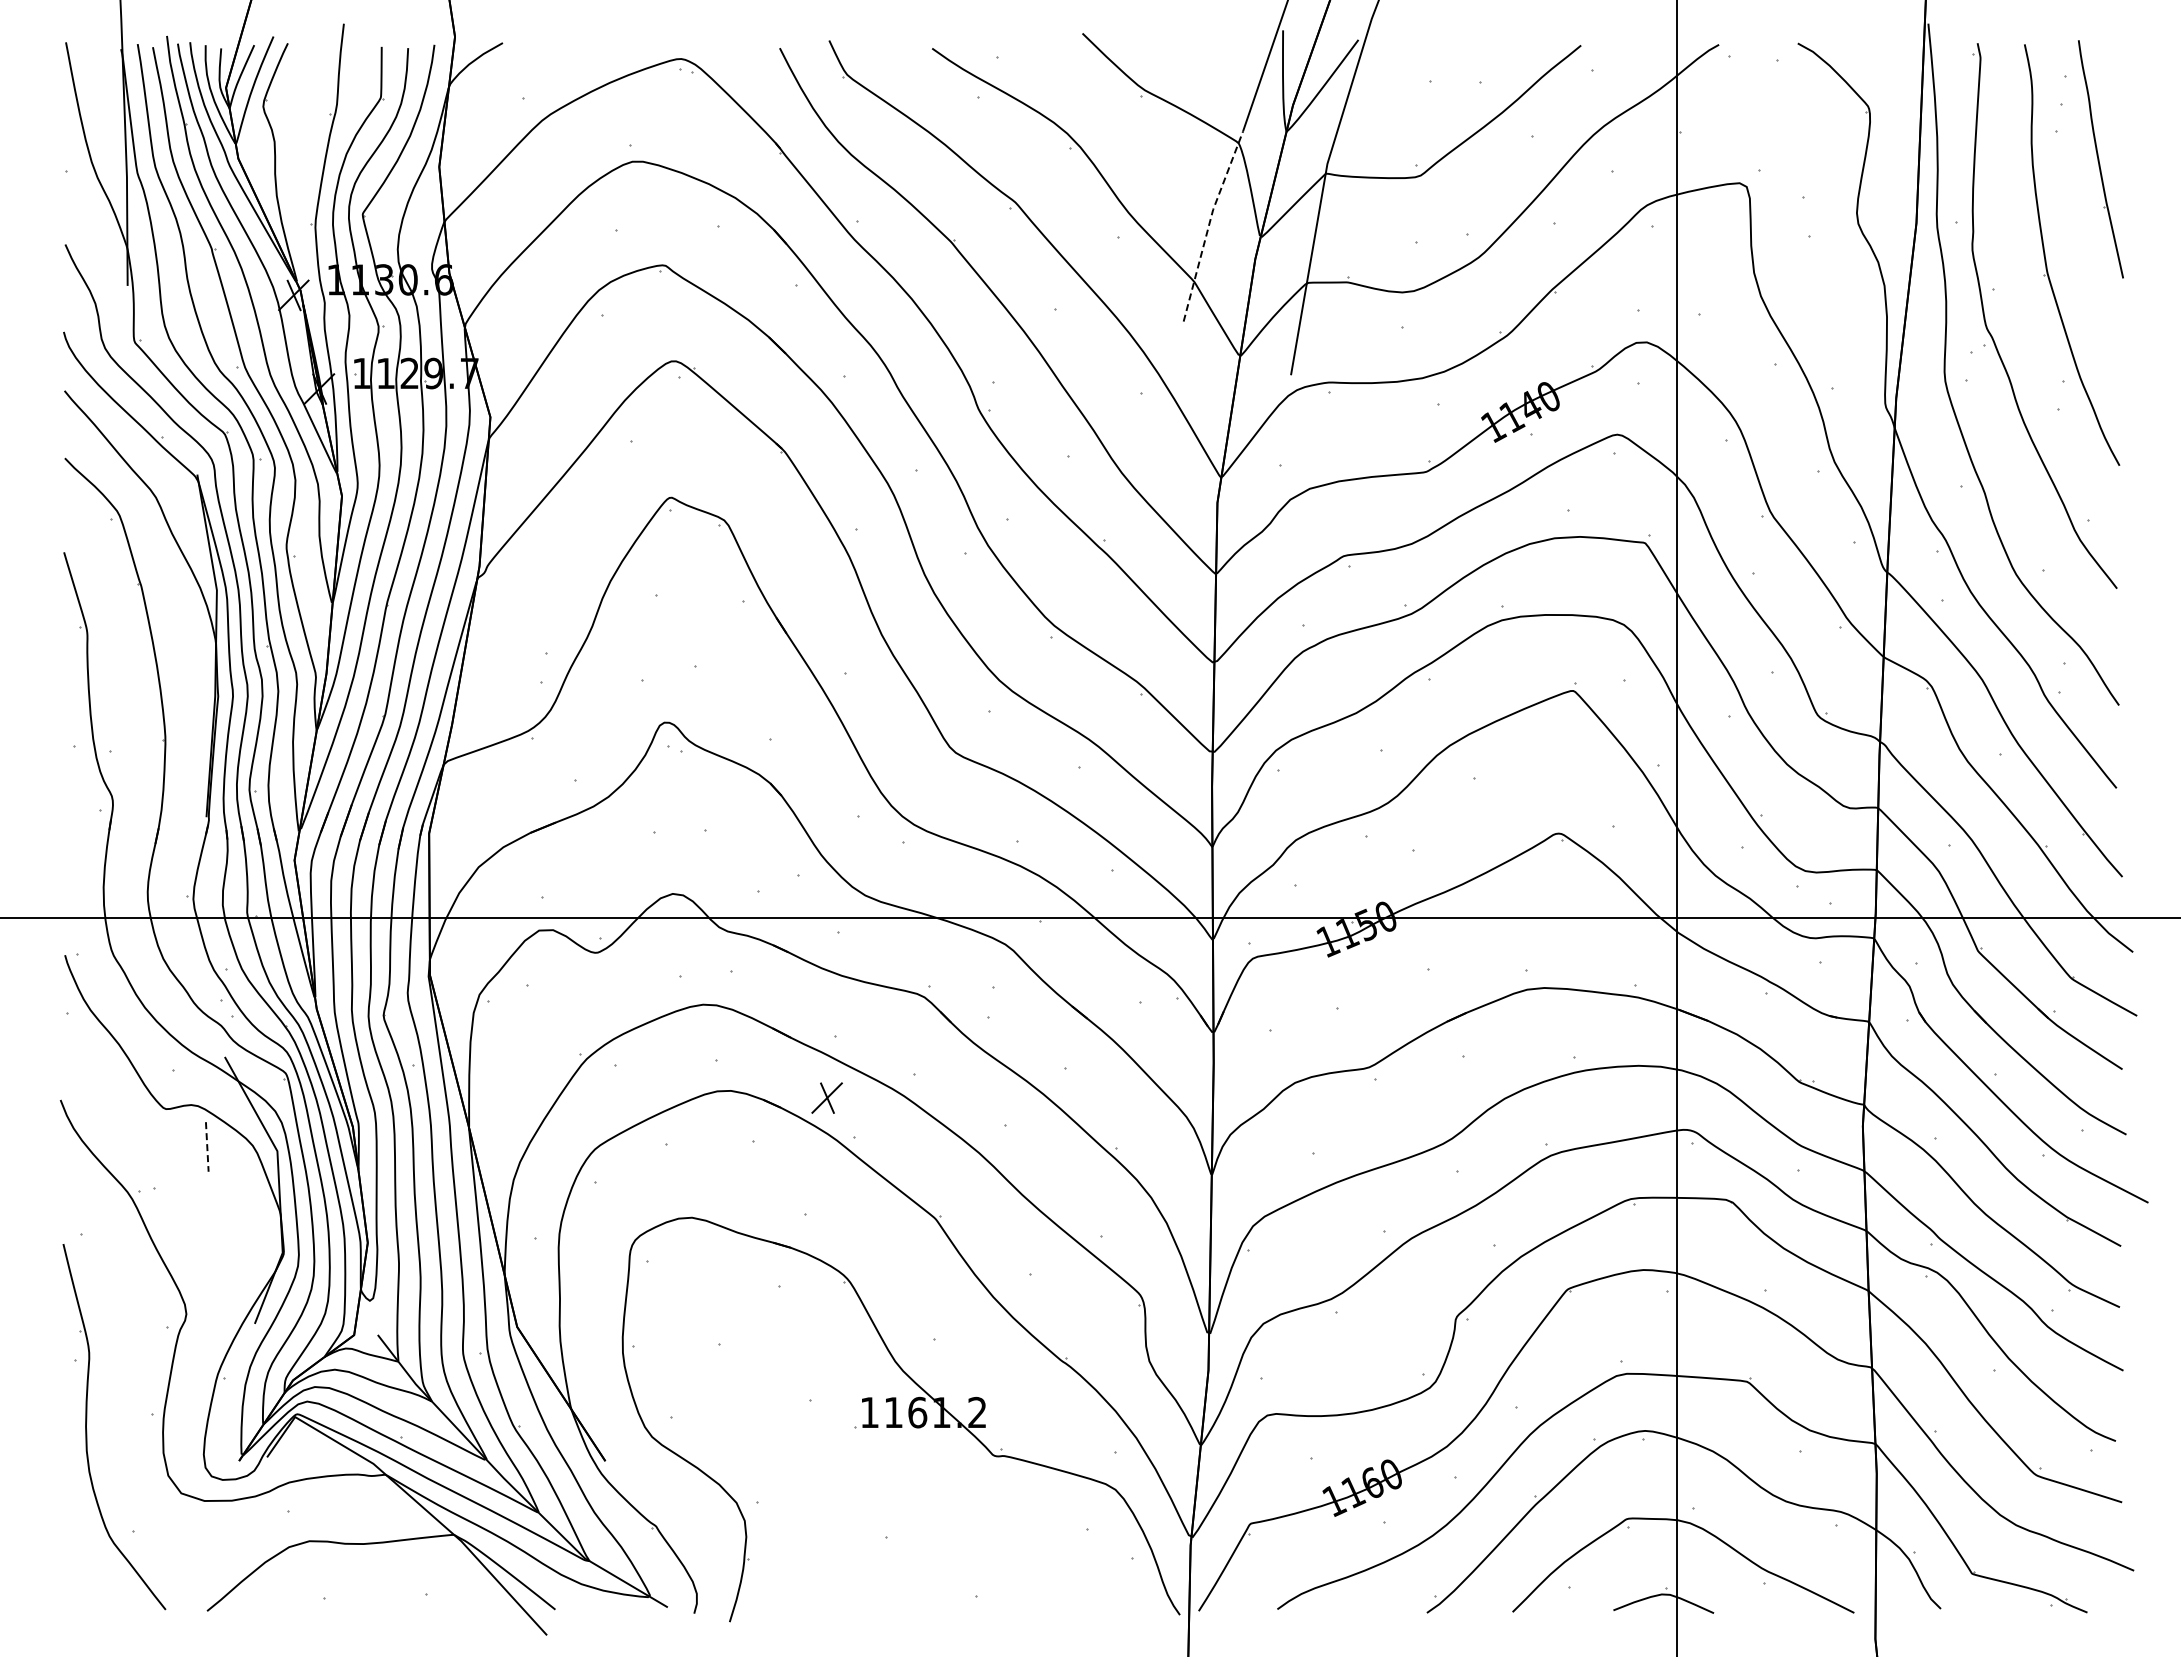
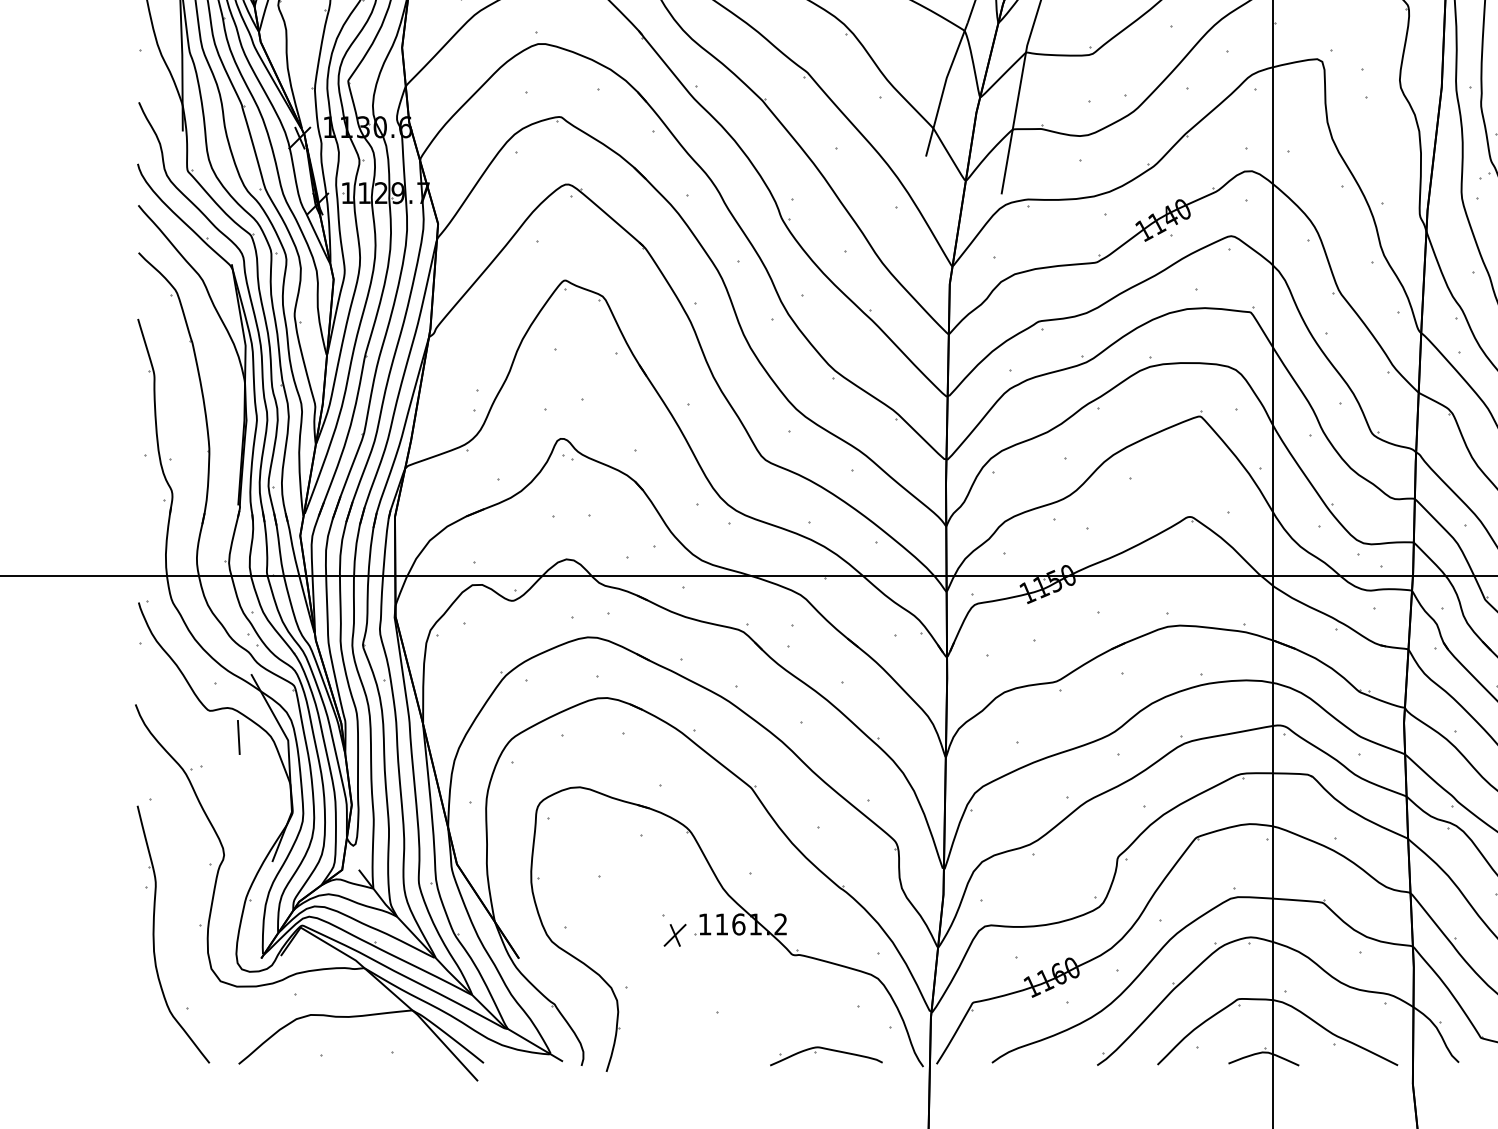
line: (1209, 224) -> (944, 88), dashed -> solid
part: (826, 1097) -> (674, 934), moved
line: (207, 1146) -> (238, 737), dashed -> solid
part: (1046, 1591) -> (829, 1050), added

